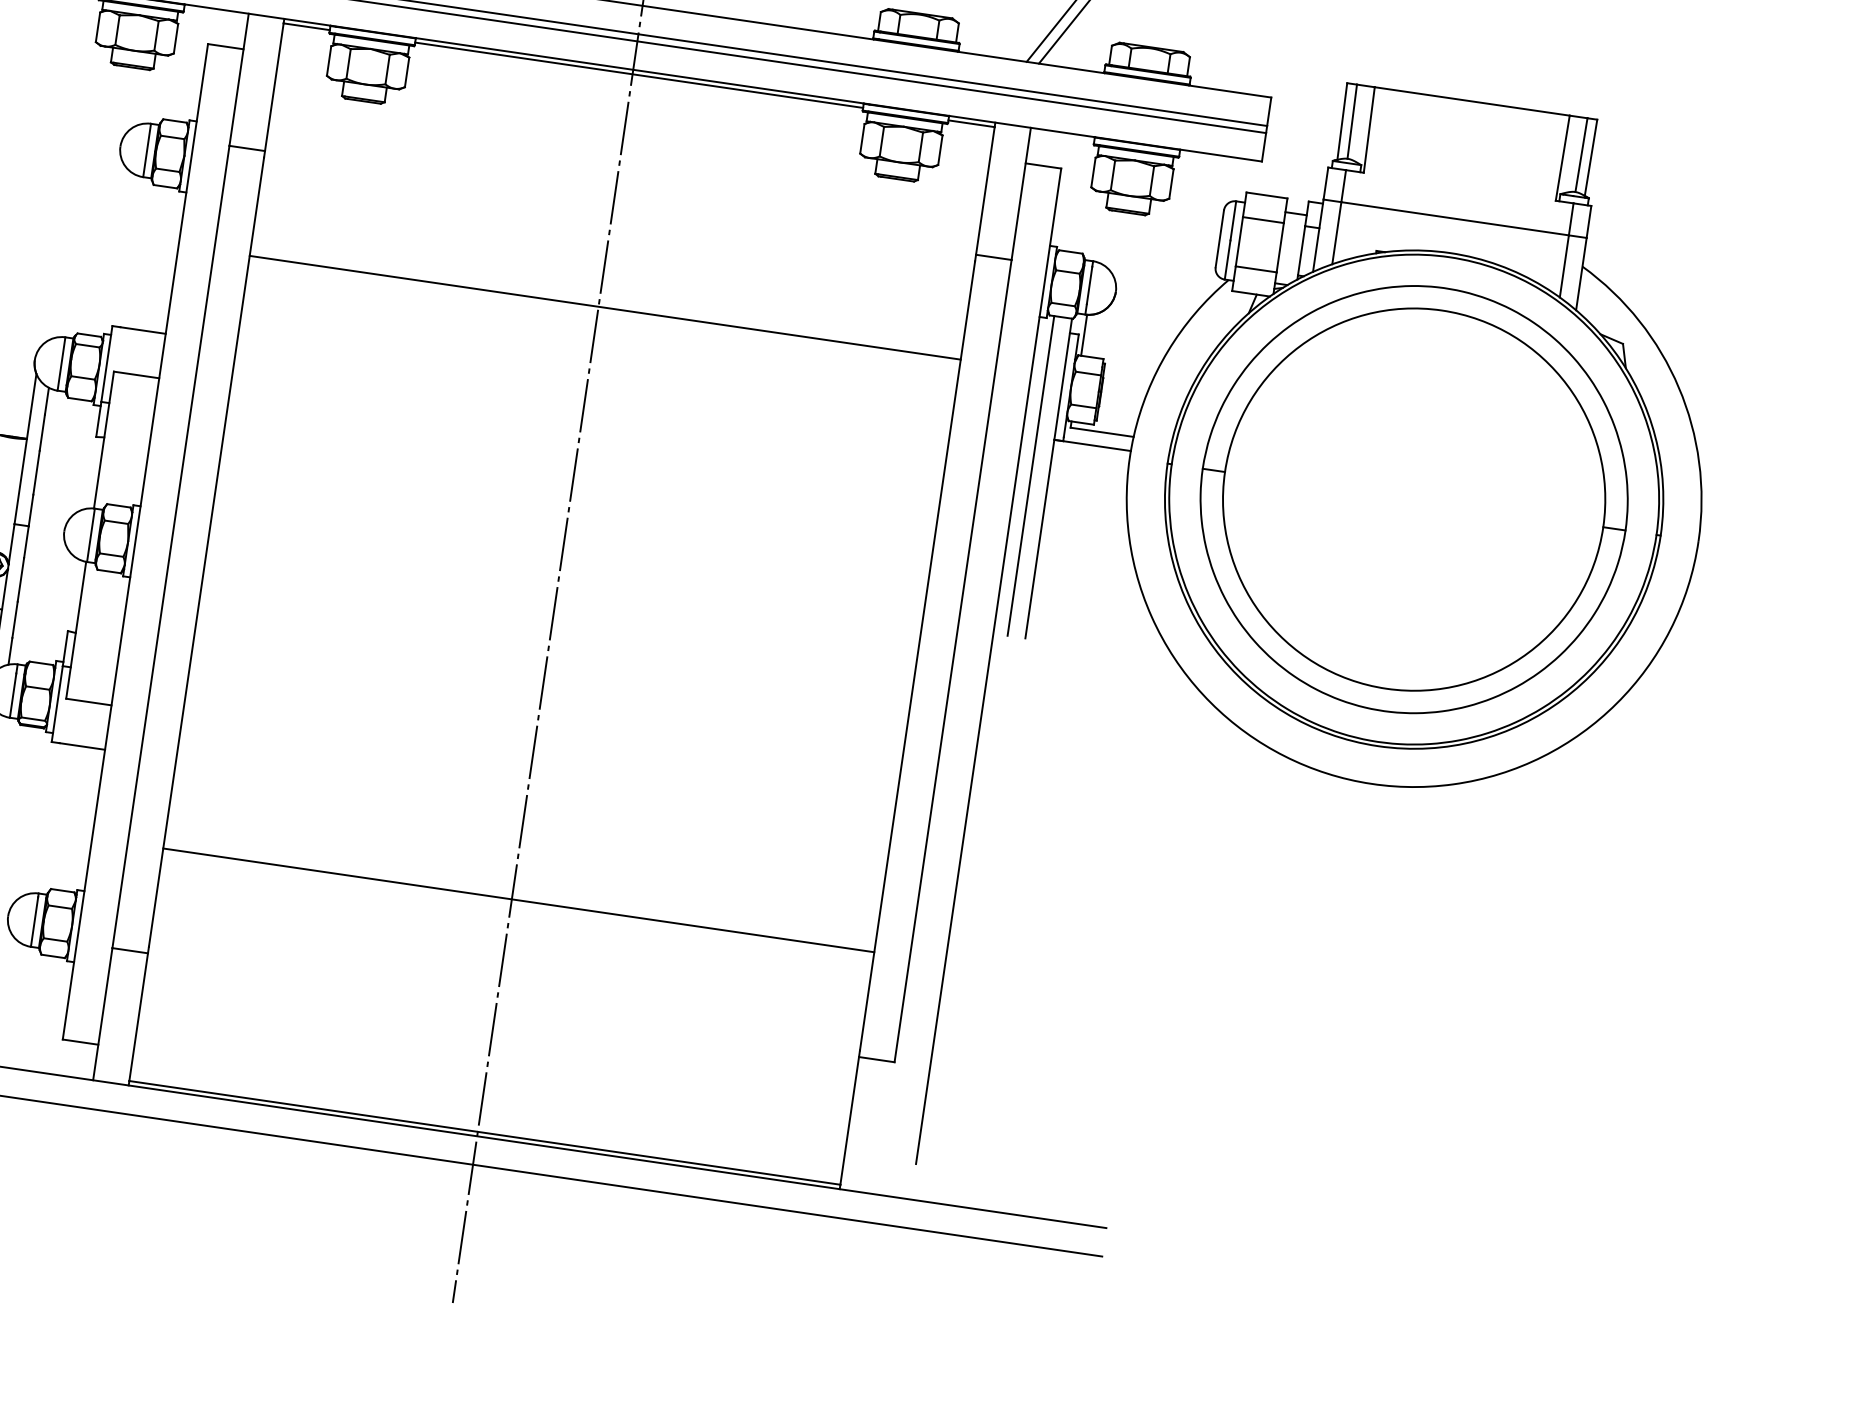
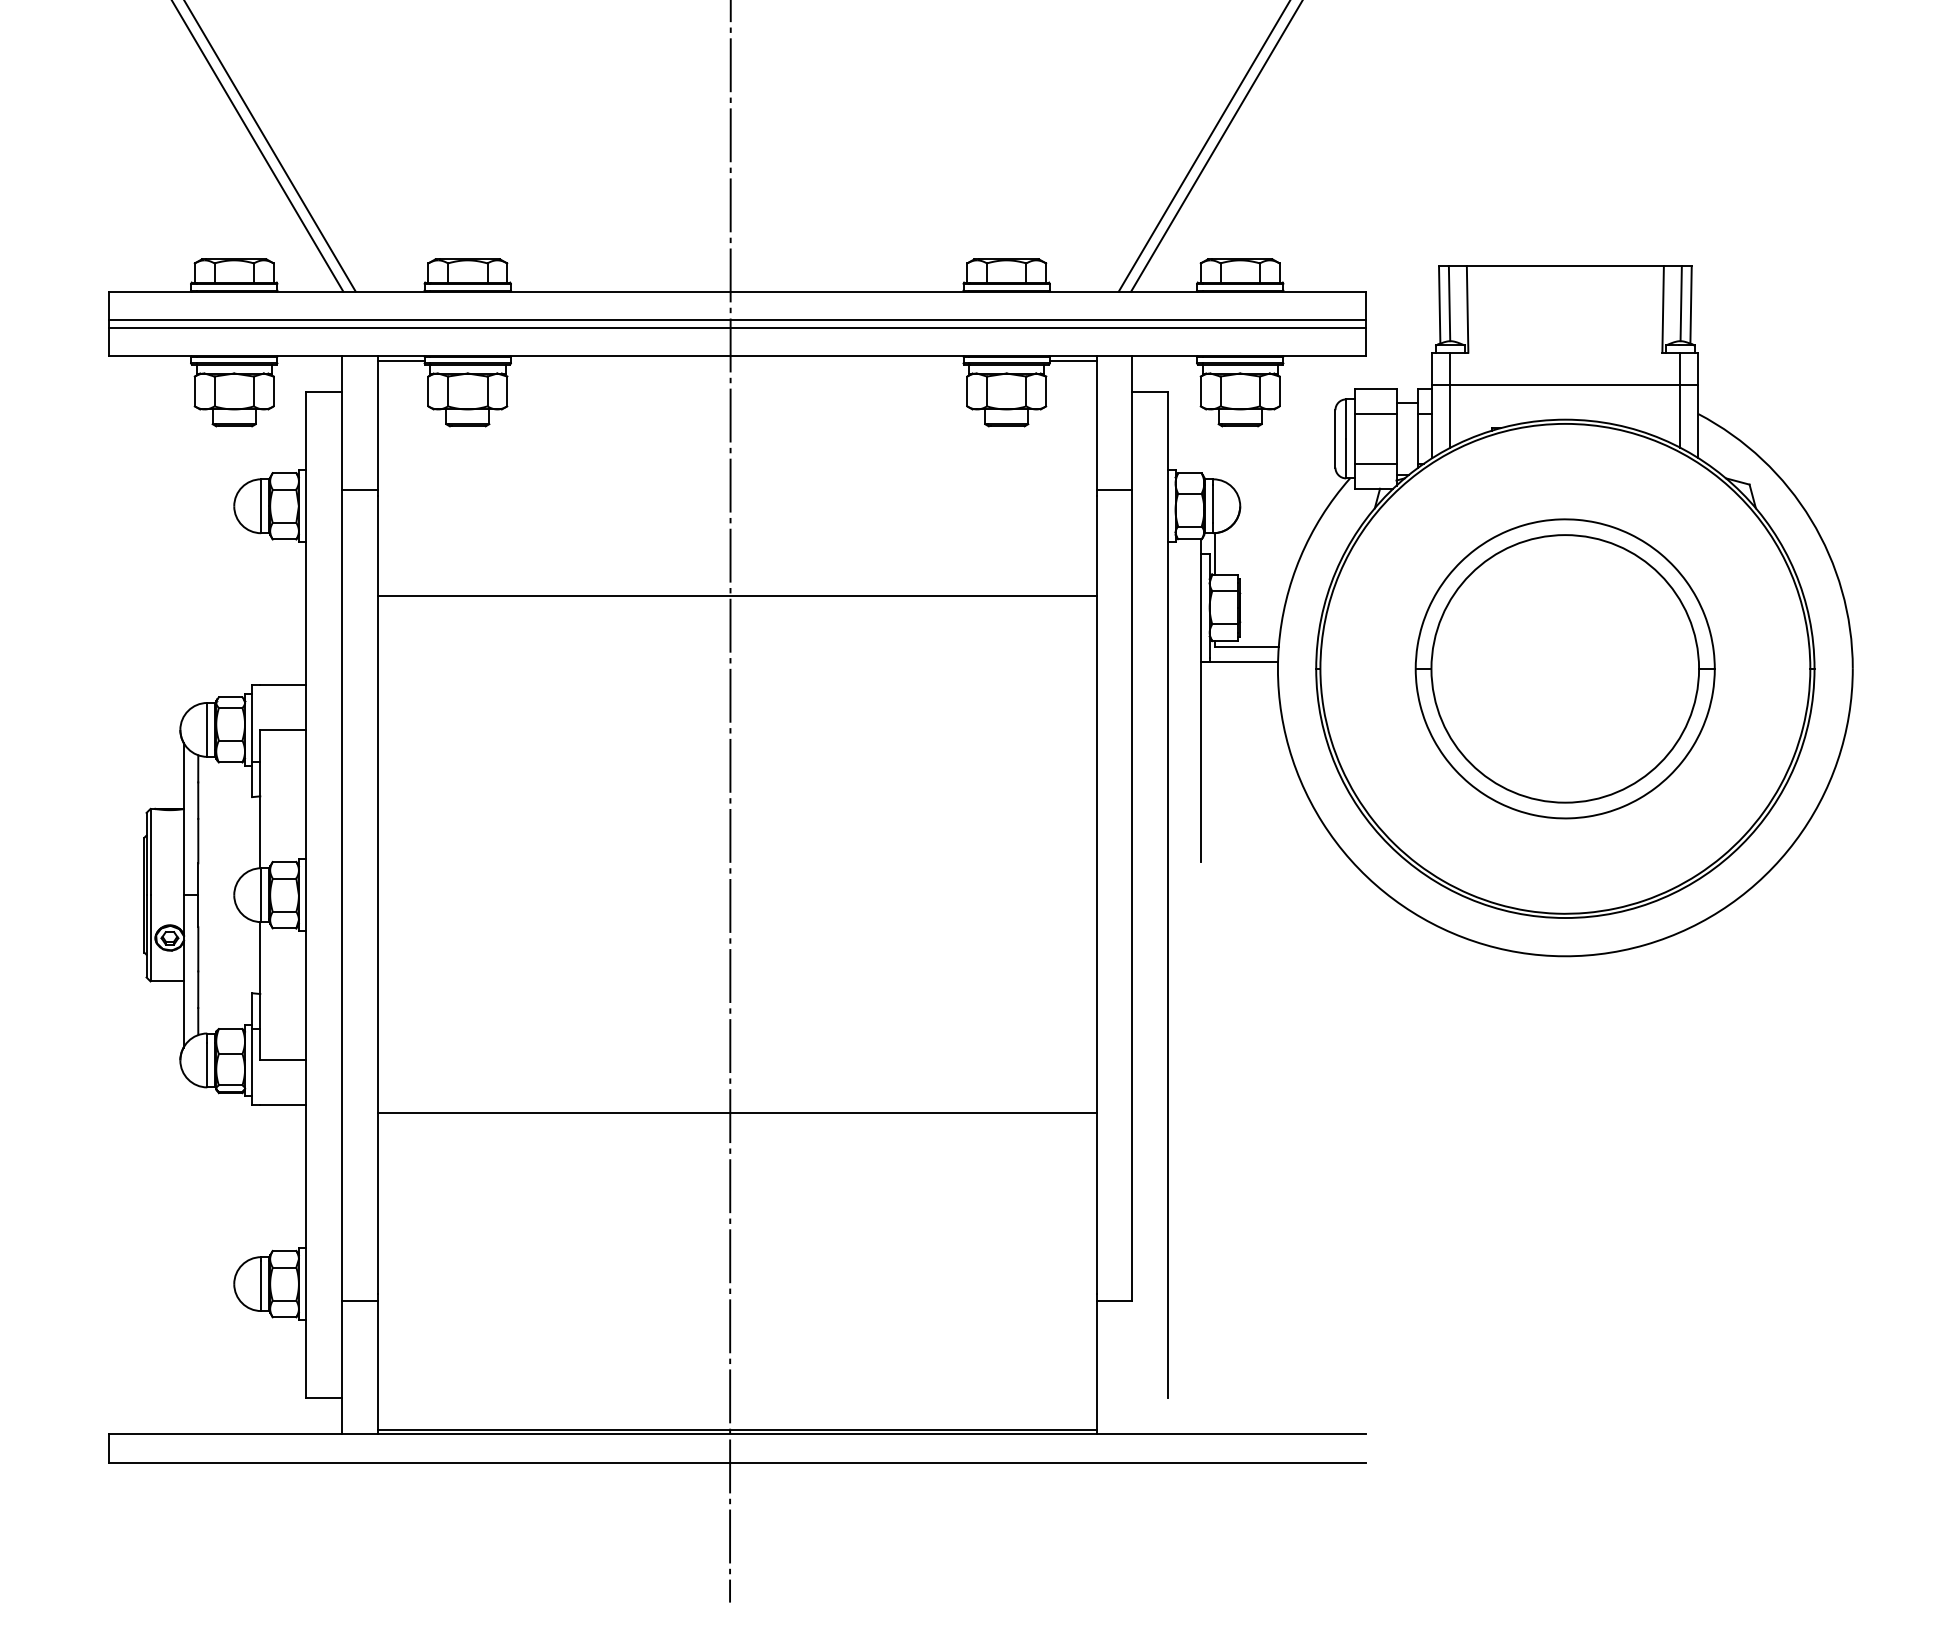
line: (638, 74) -> (736, 360), removed
line: (1030, 475) -> (1182, 700), removed
part: (1413, 499) -> (1564, 668), size x0.7
line: (518, 900) -> (736, 1112), moved

